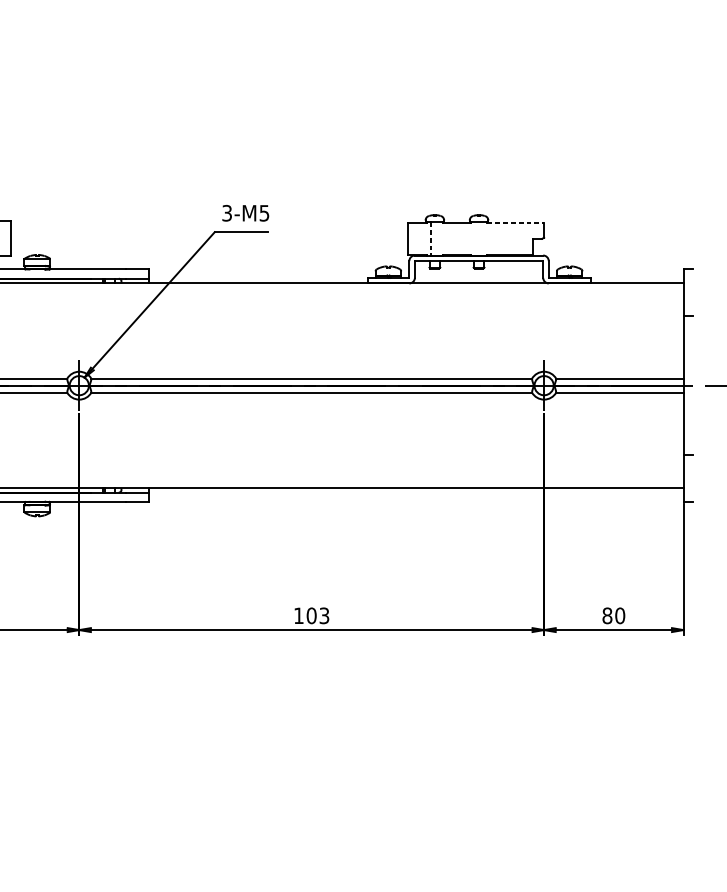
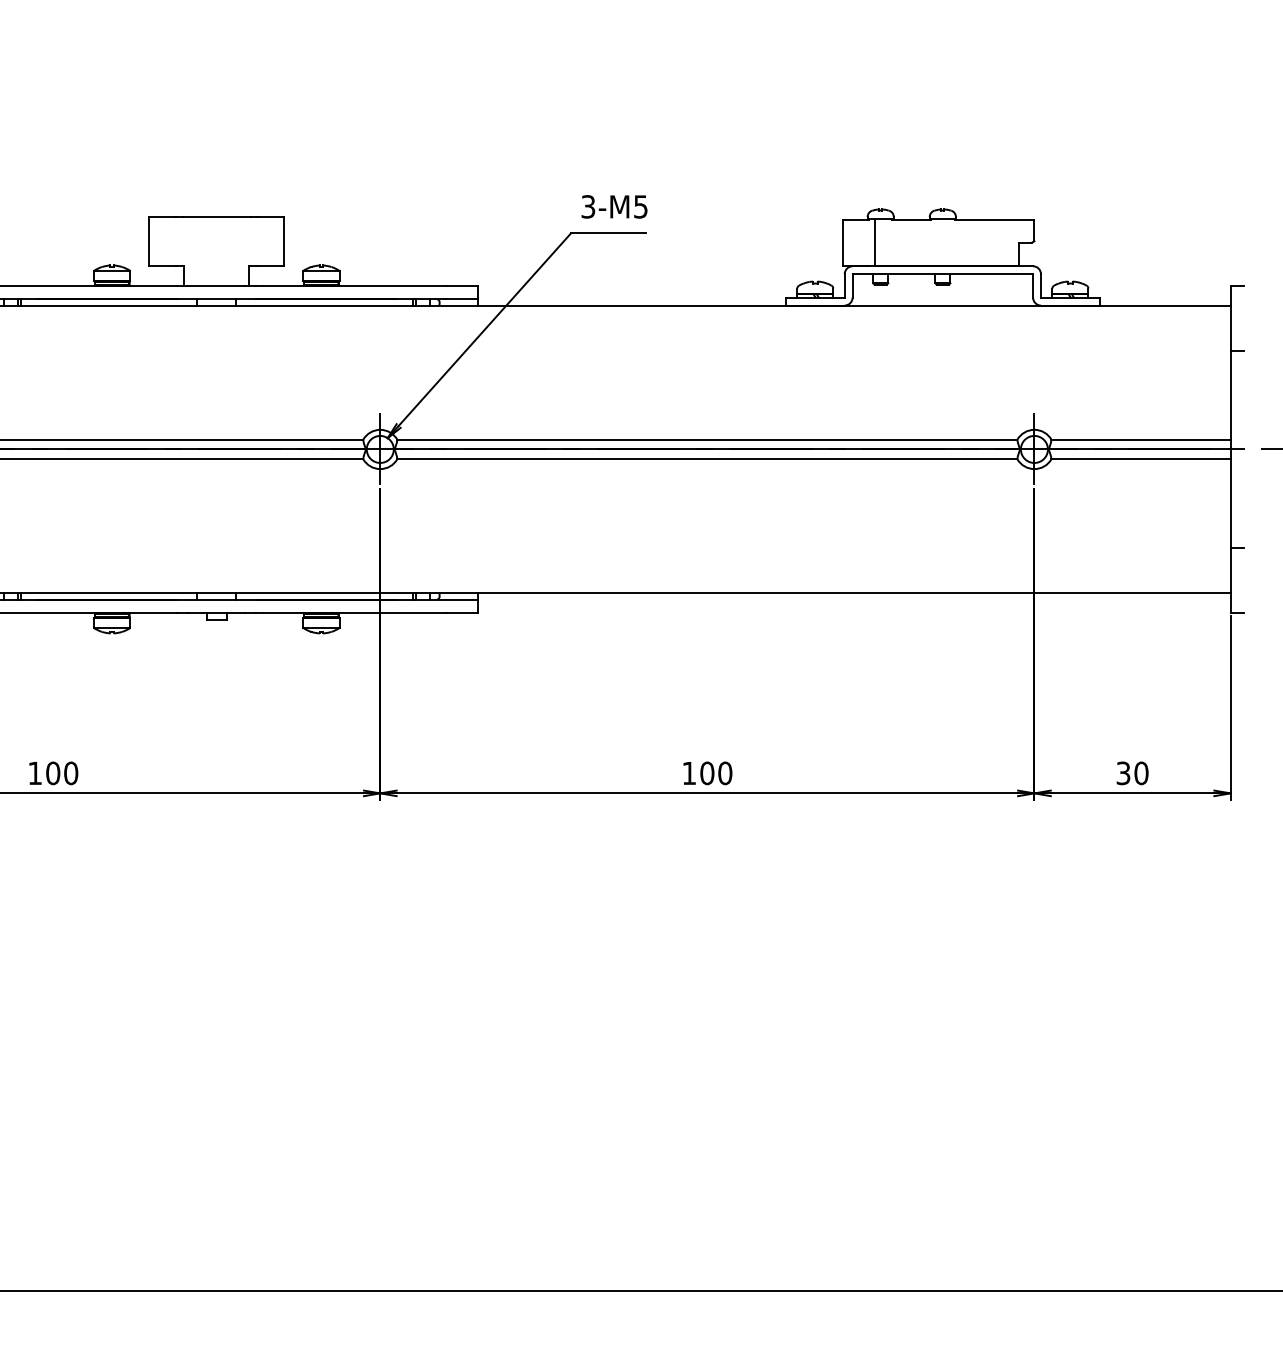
line: (515, 222) -> (994, 219), dashed -> solid
line: (430, 238) -> (874, 242), dashed -> solid
text: (324, 615) -> (725, 773), 103 -> 100
text: (607, 615) -> (1123, 773), 80 -> 30

